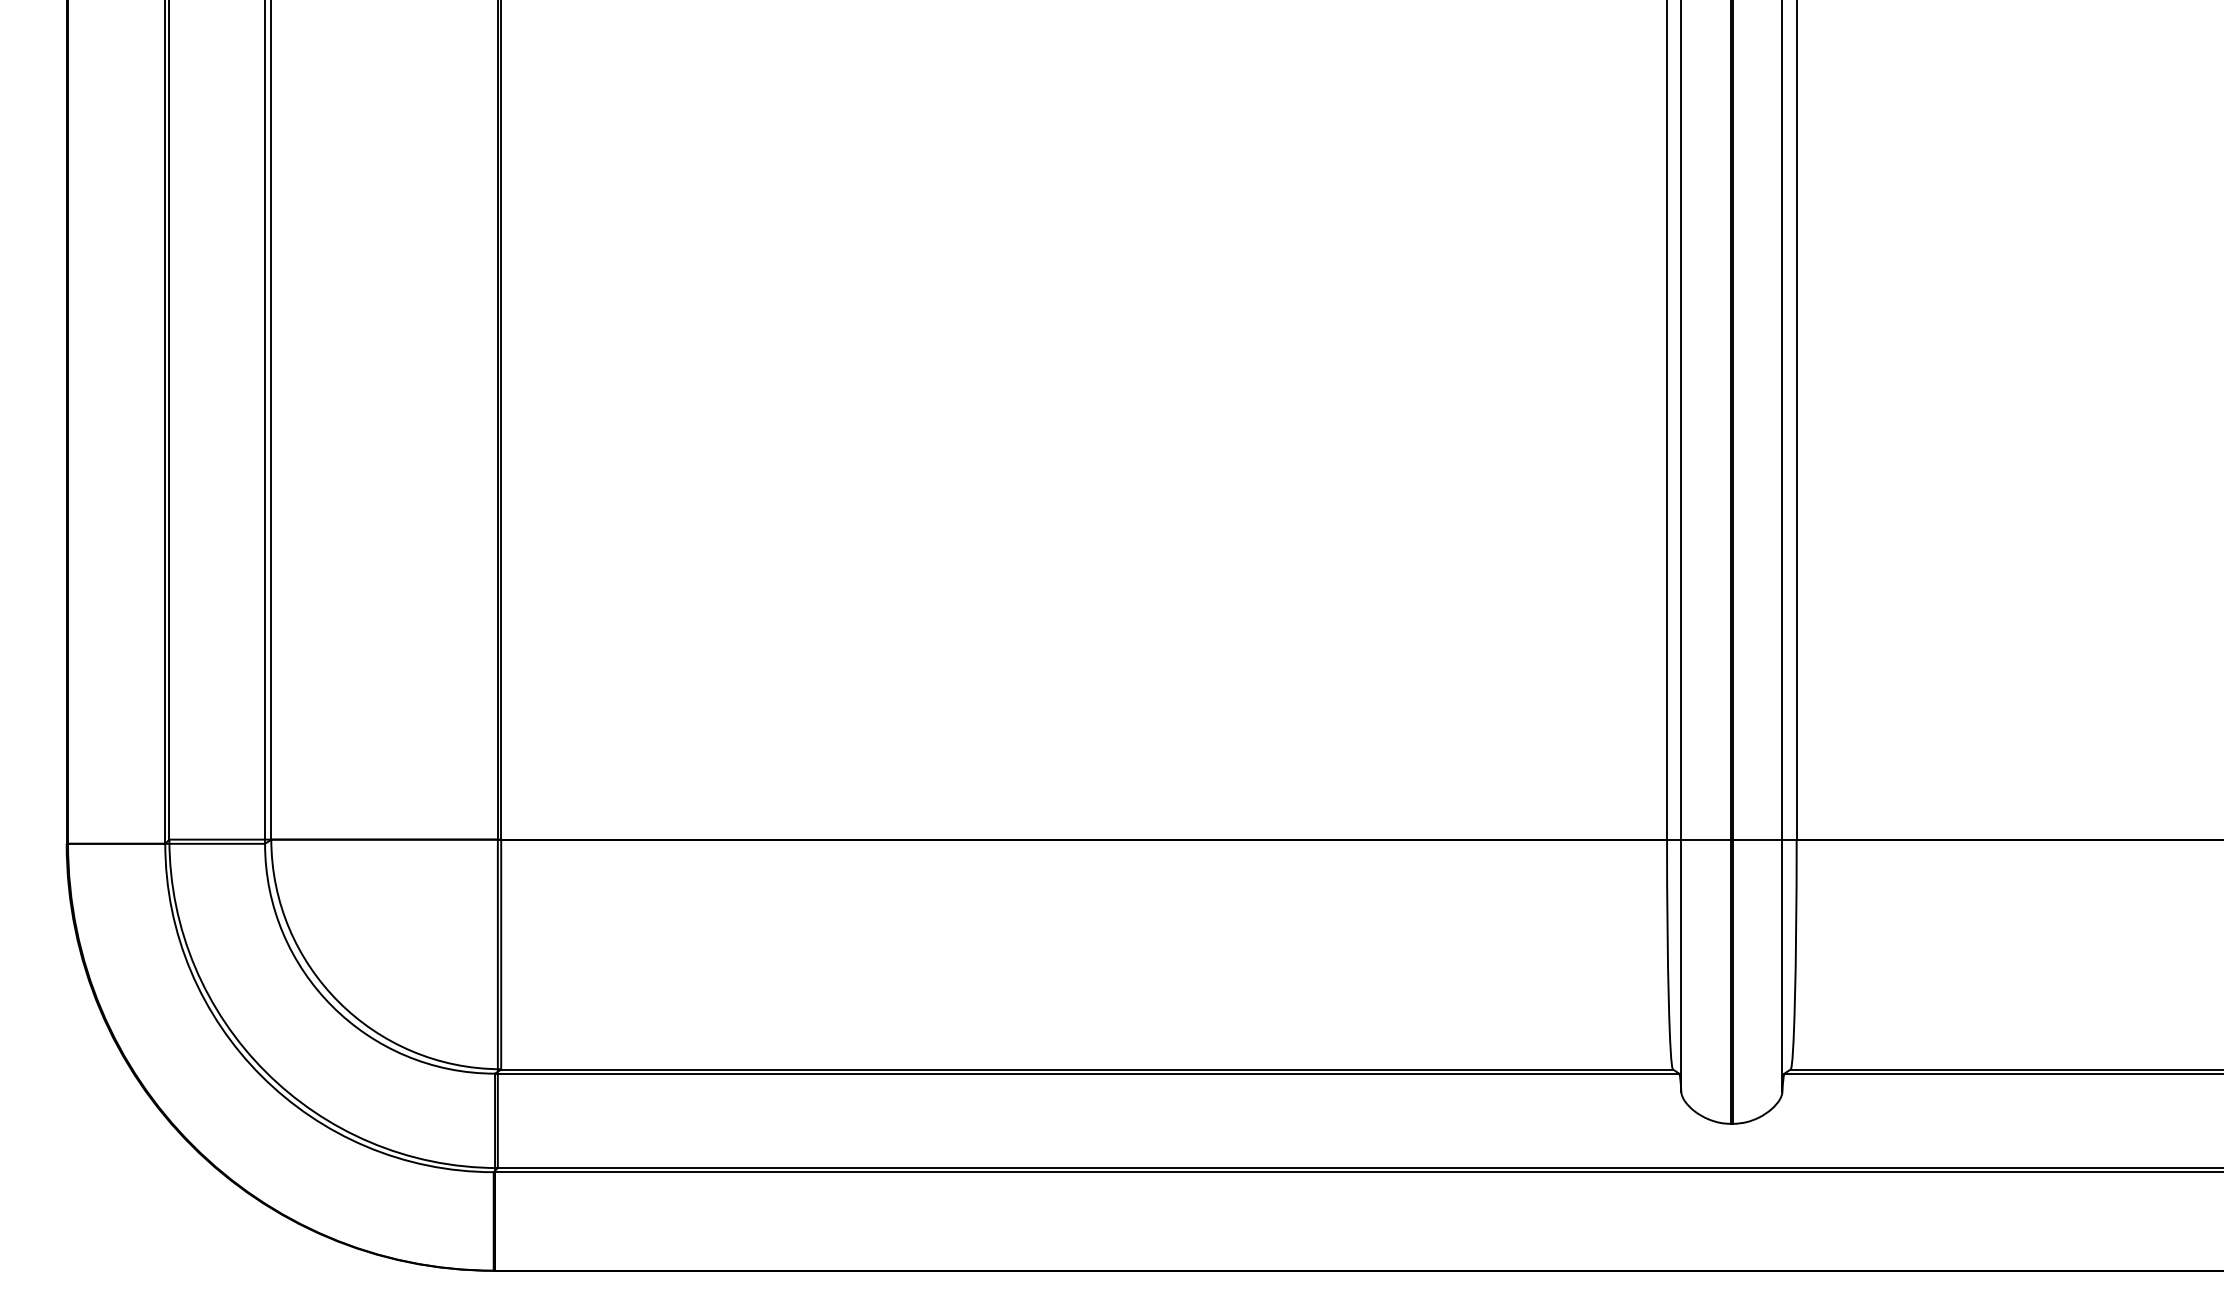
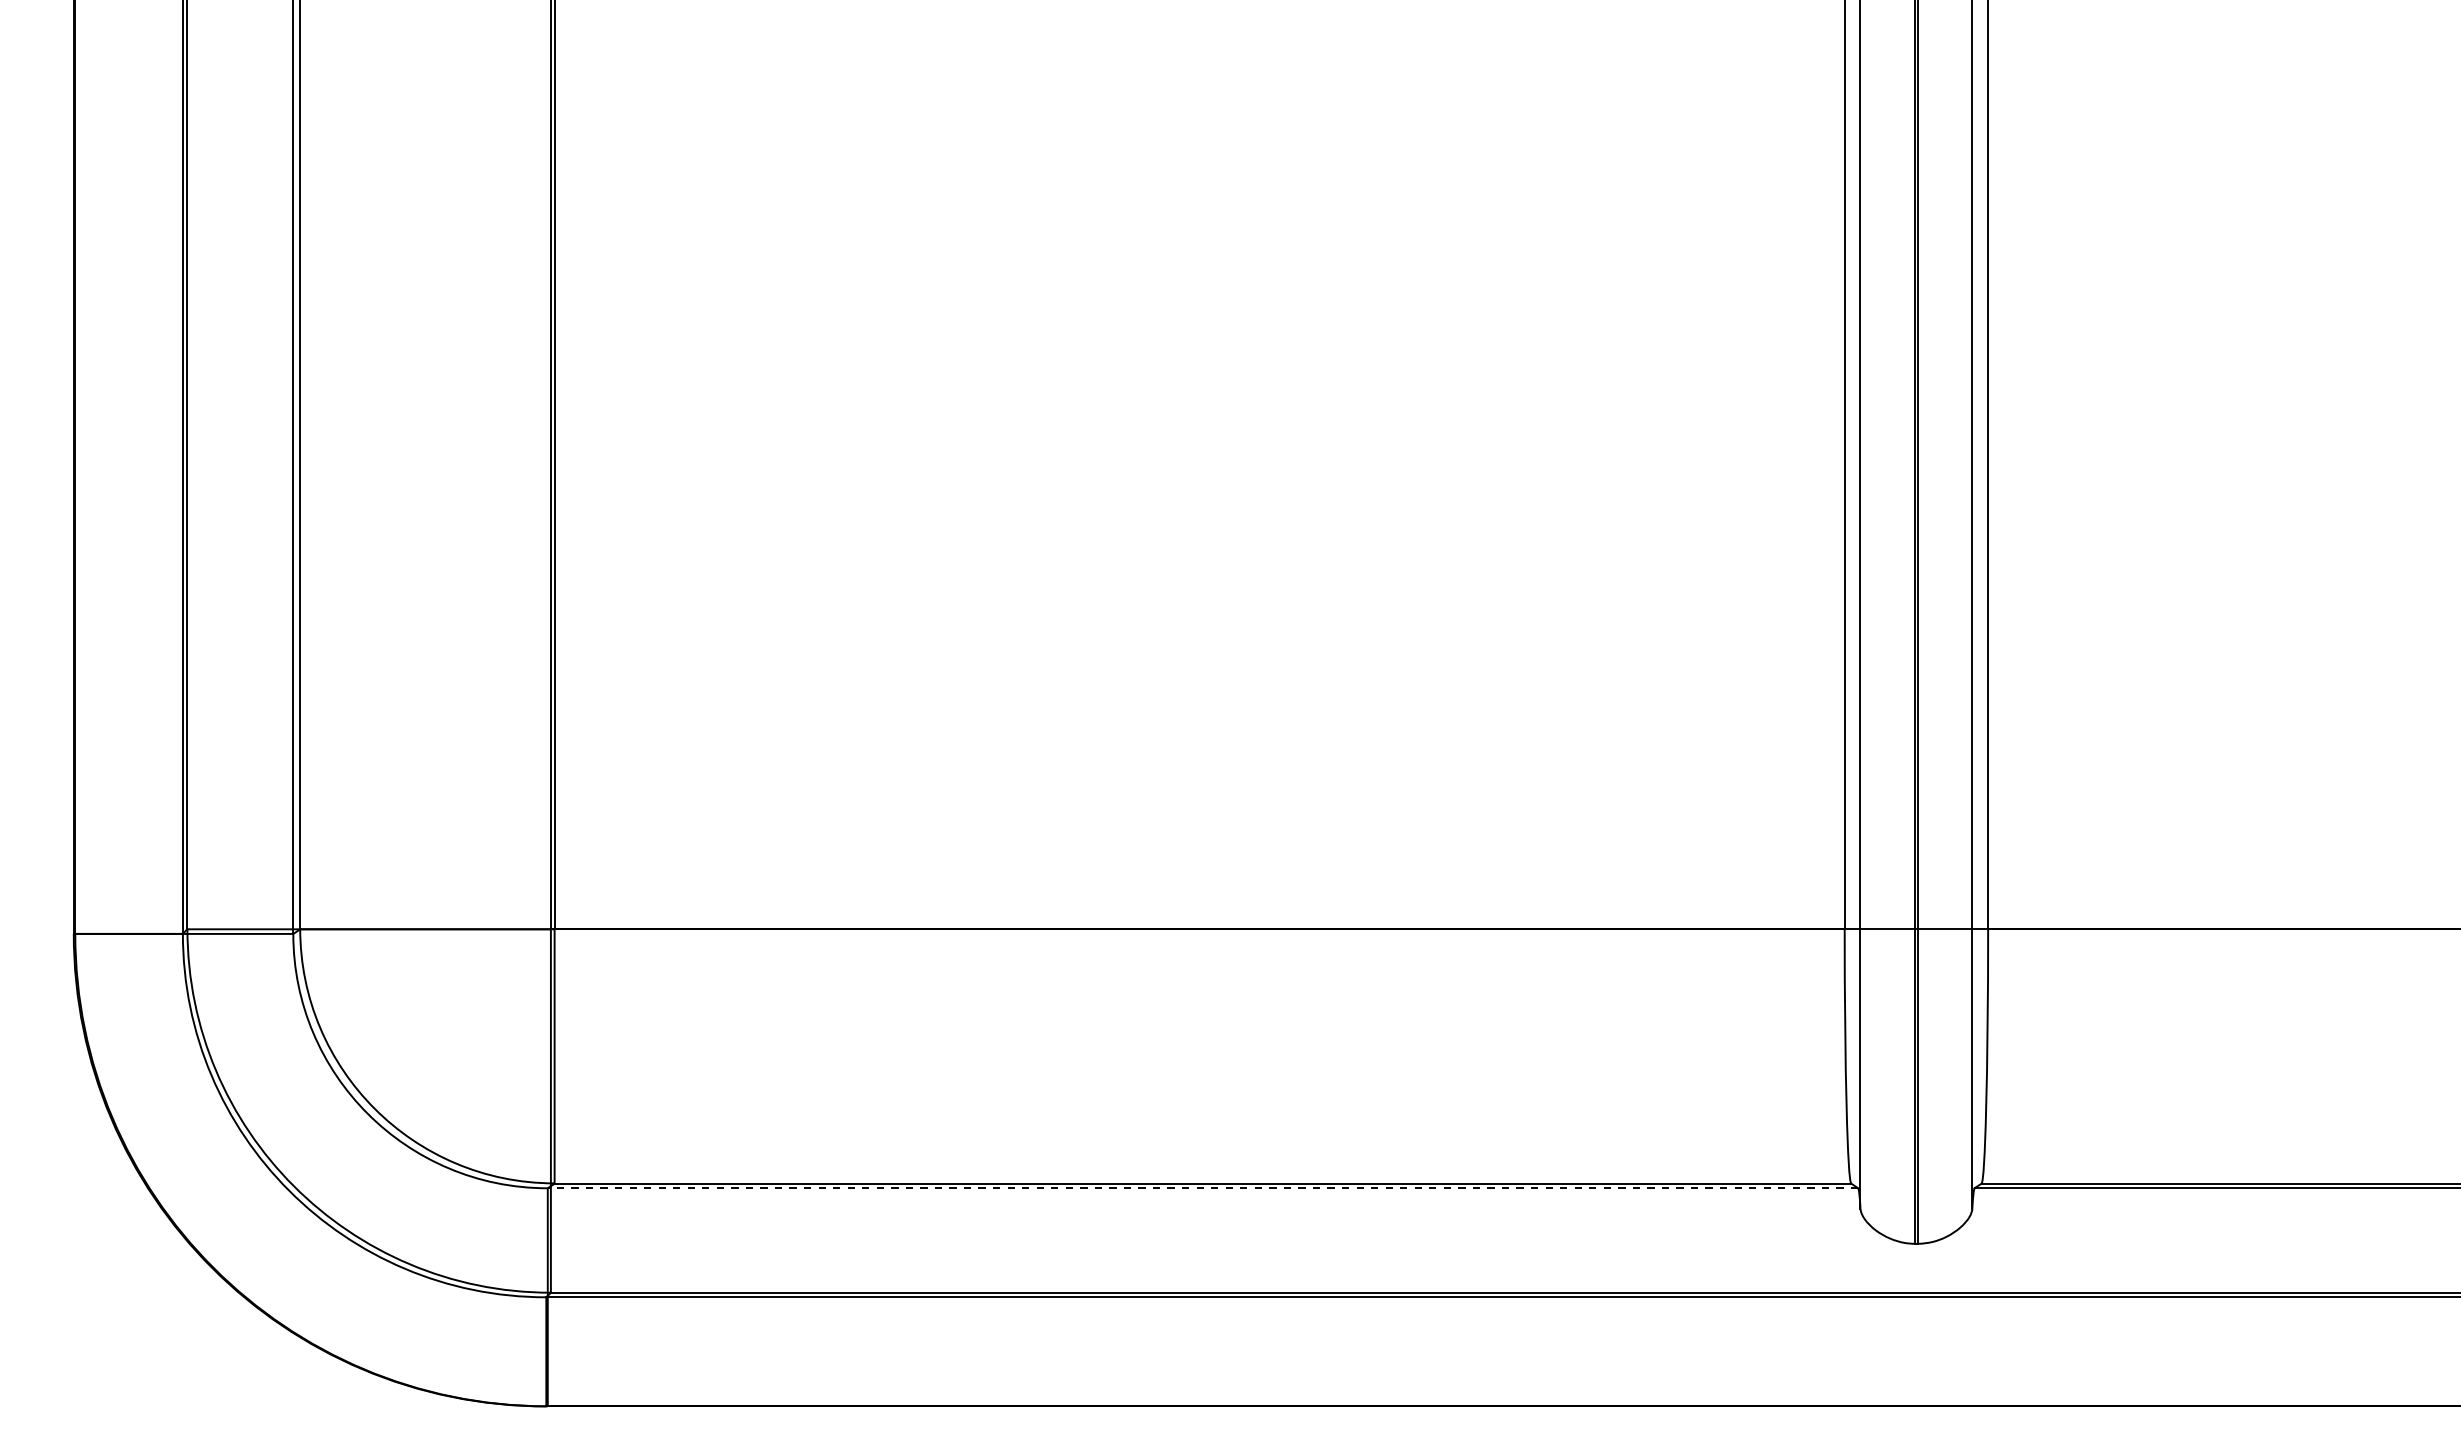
line: (1086, 1073) -> (1202, 1188), solid -> dashed

